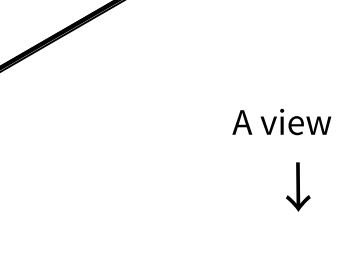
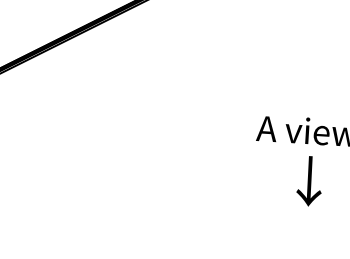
text: (298, 186) -> (309, 180), moved

